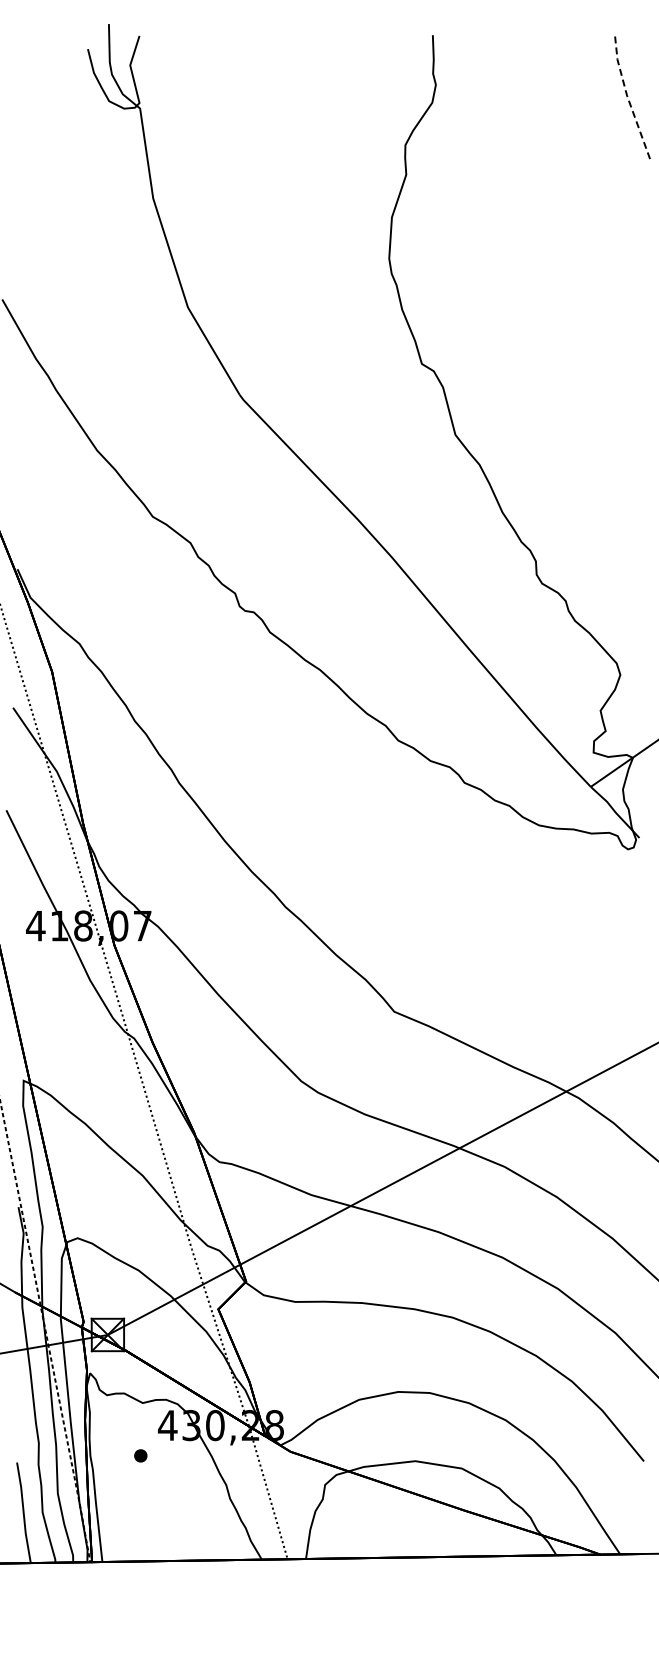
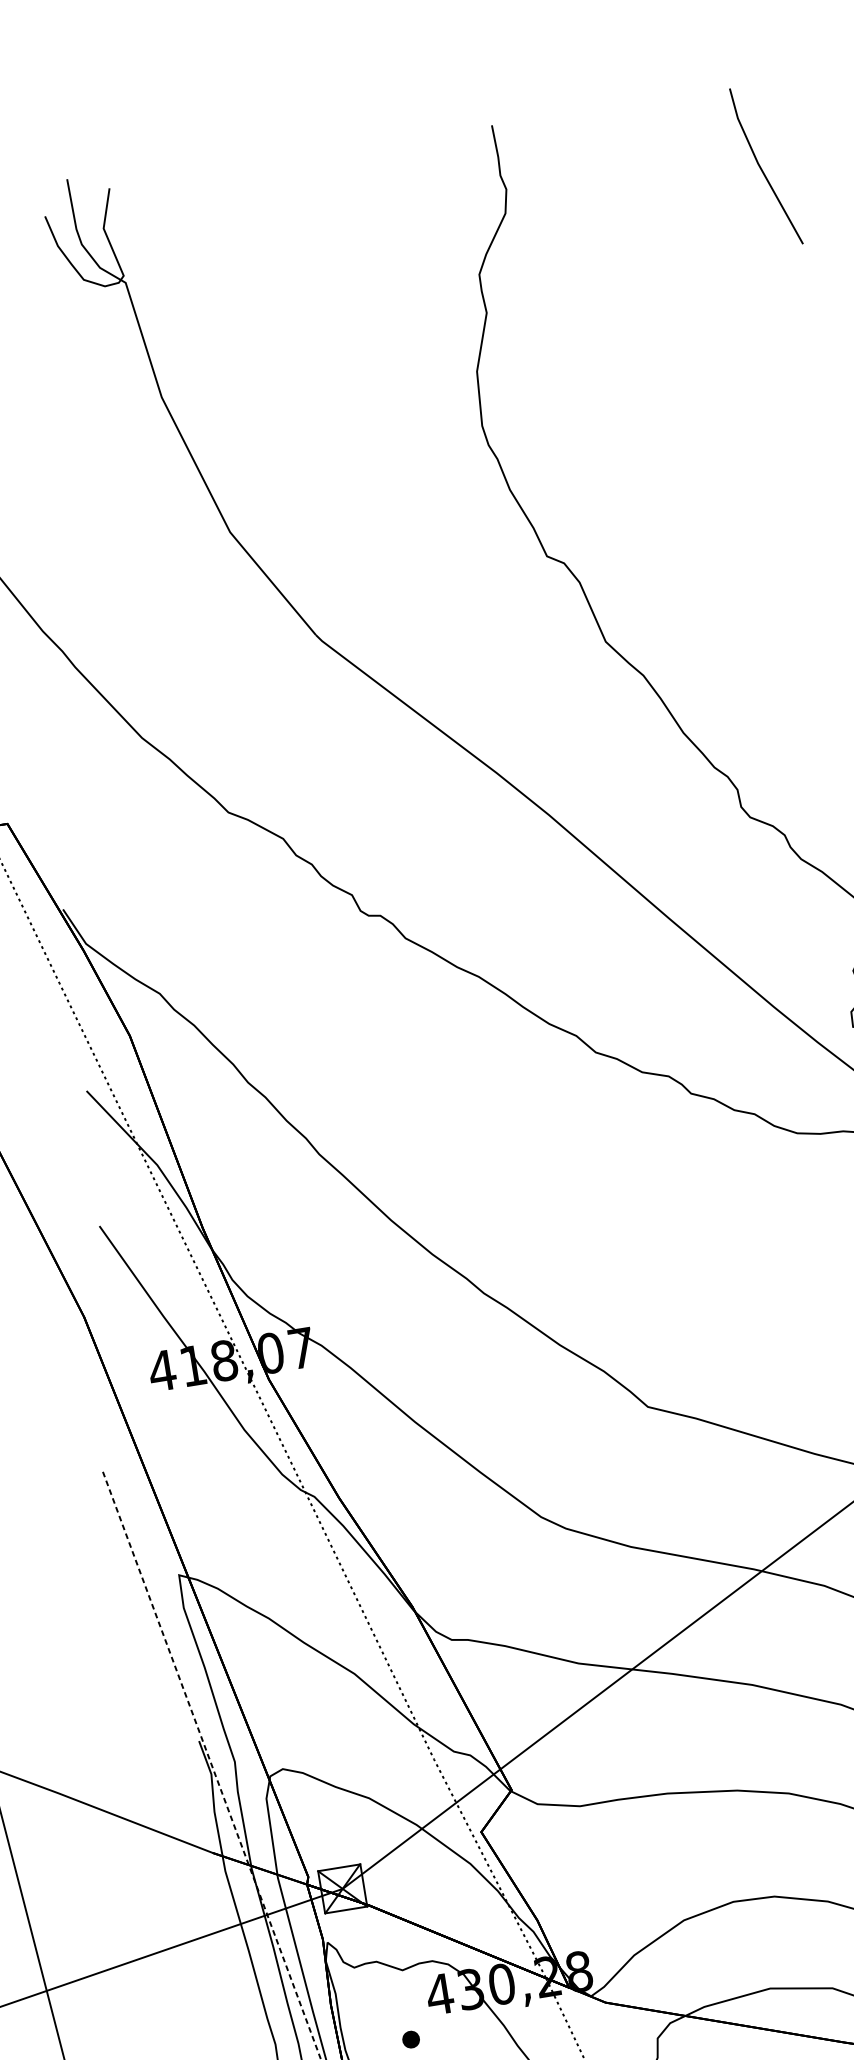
line: (628, 98) -> (760, 166), dashed -> solid

